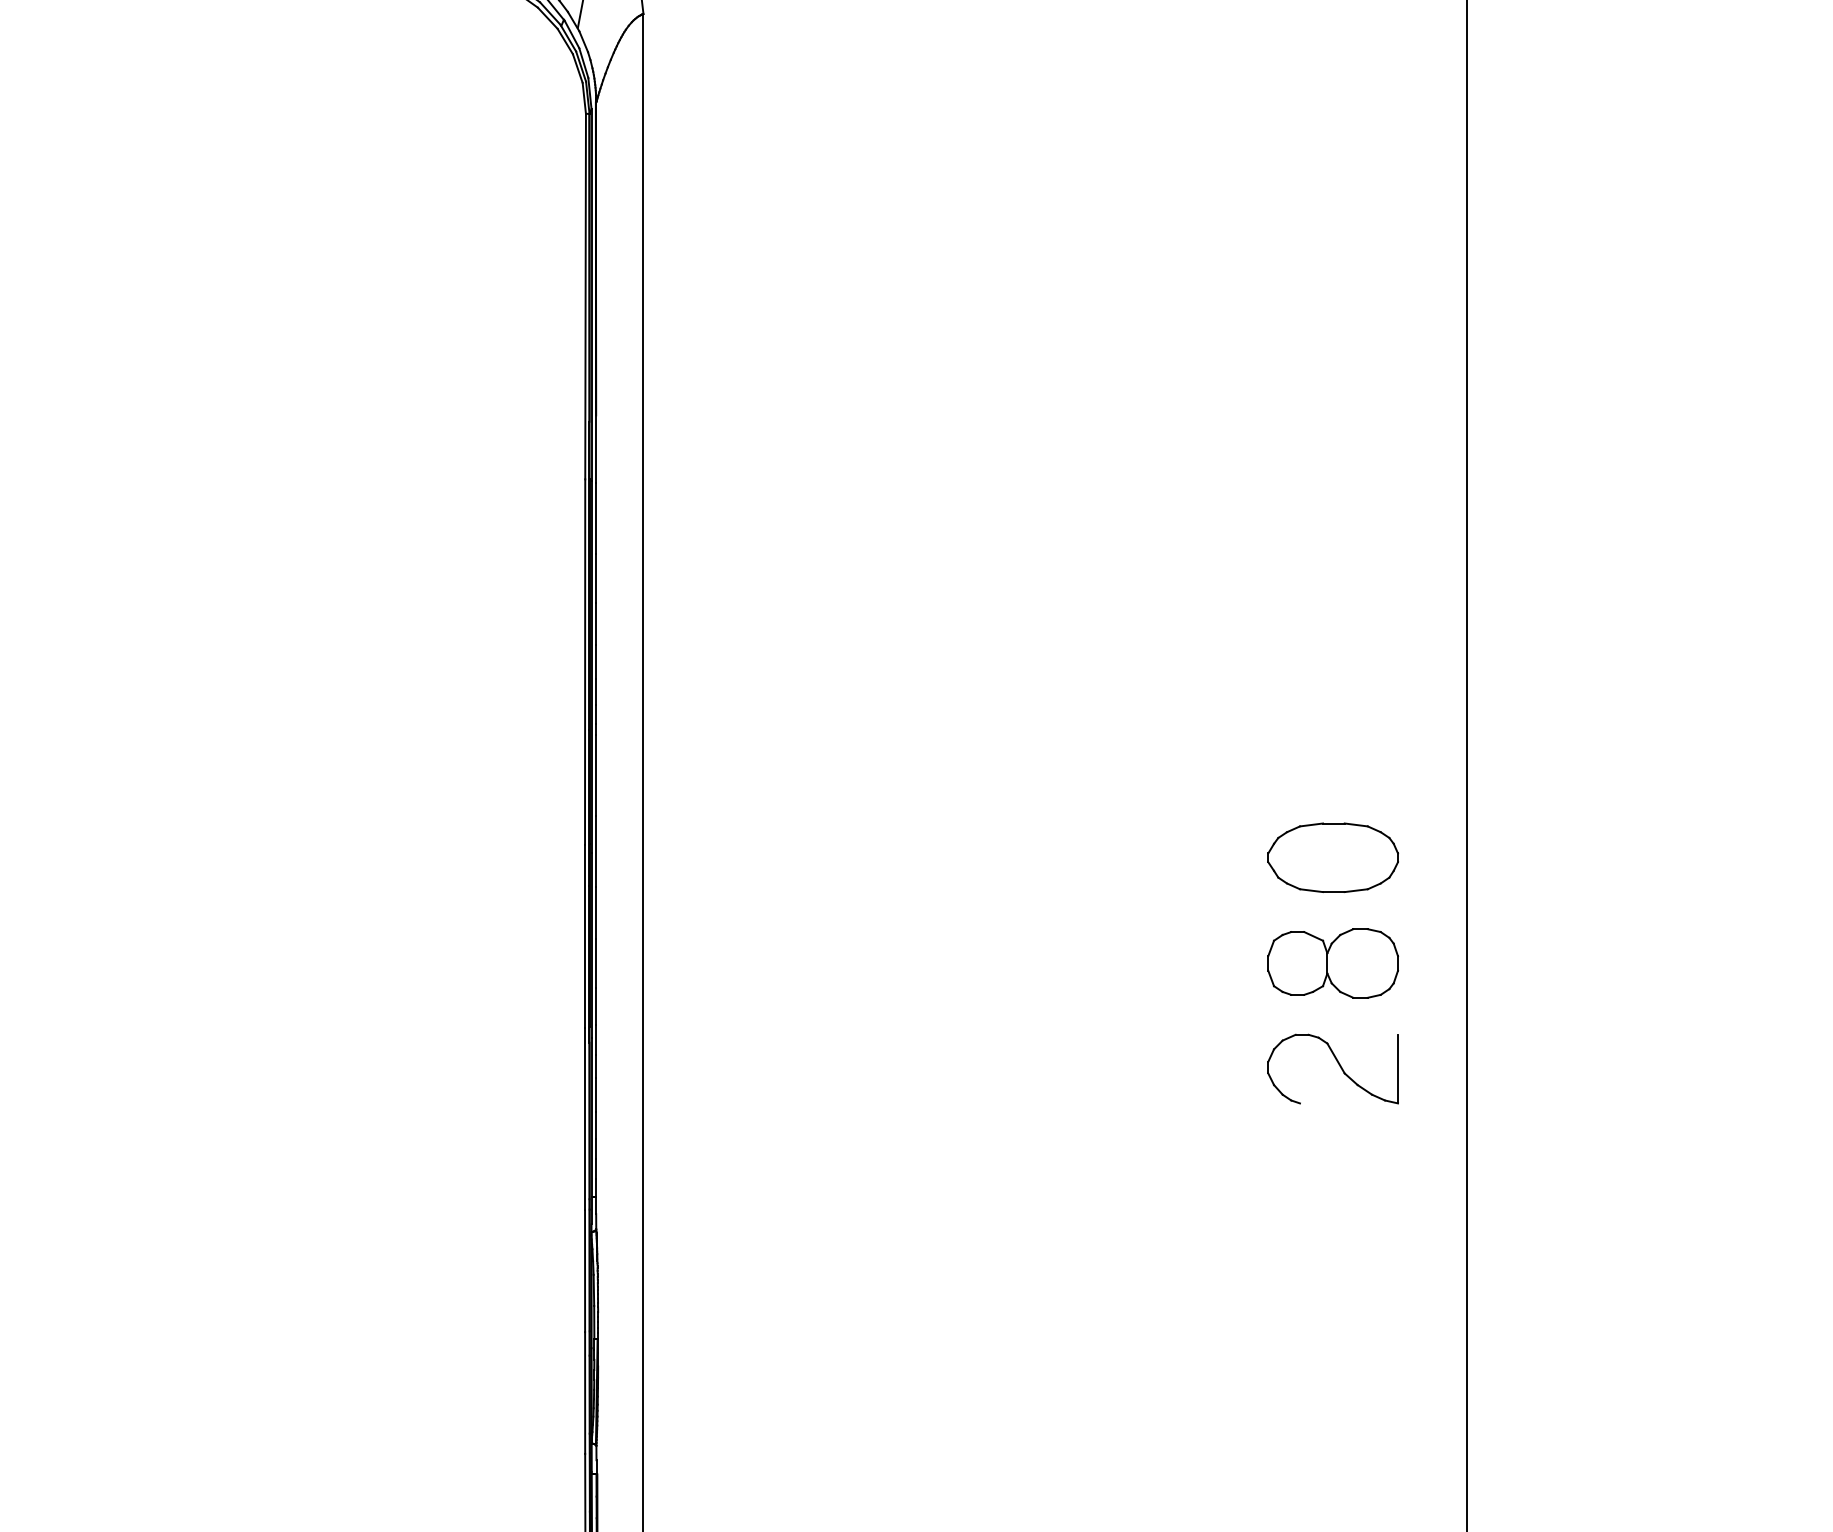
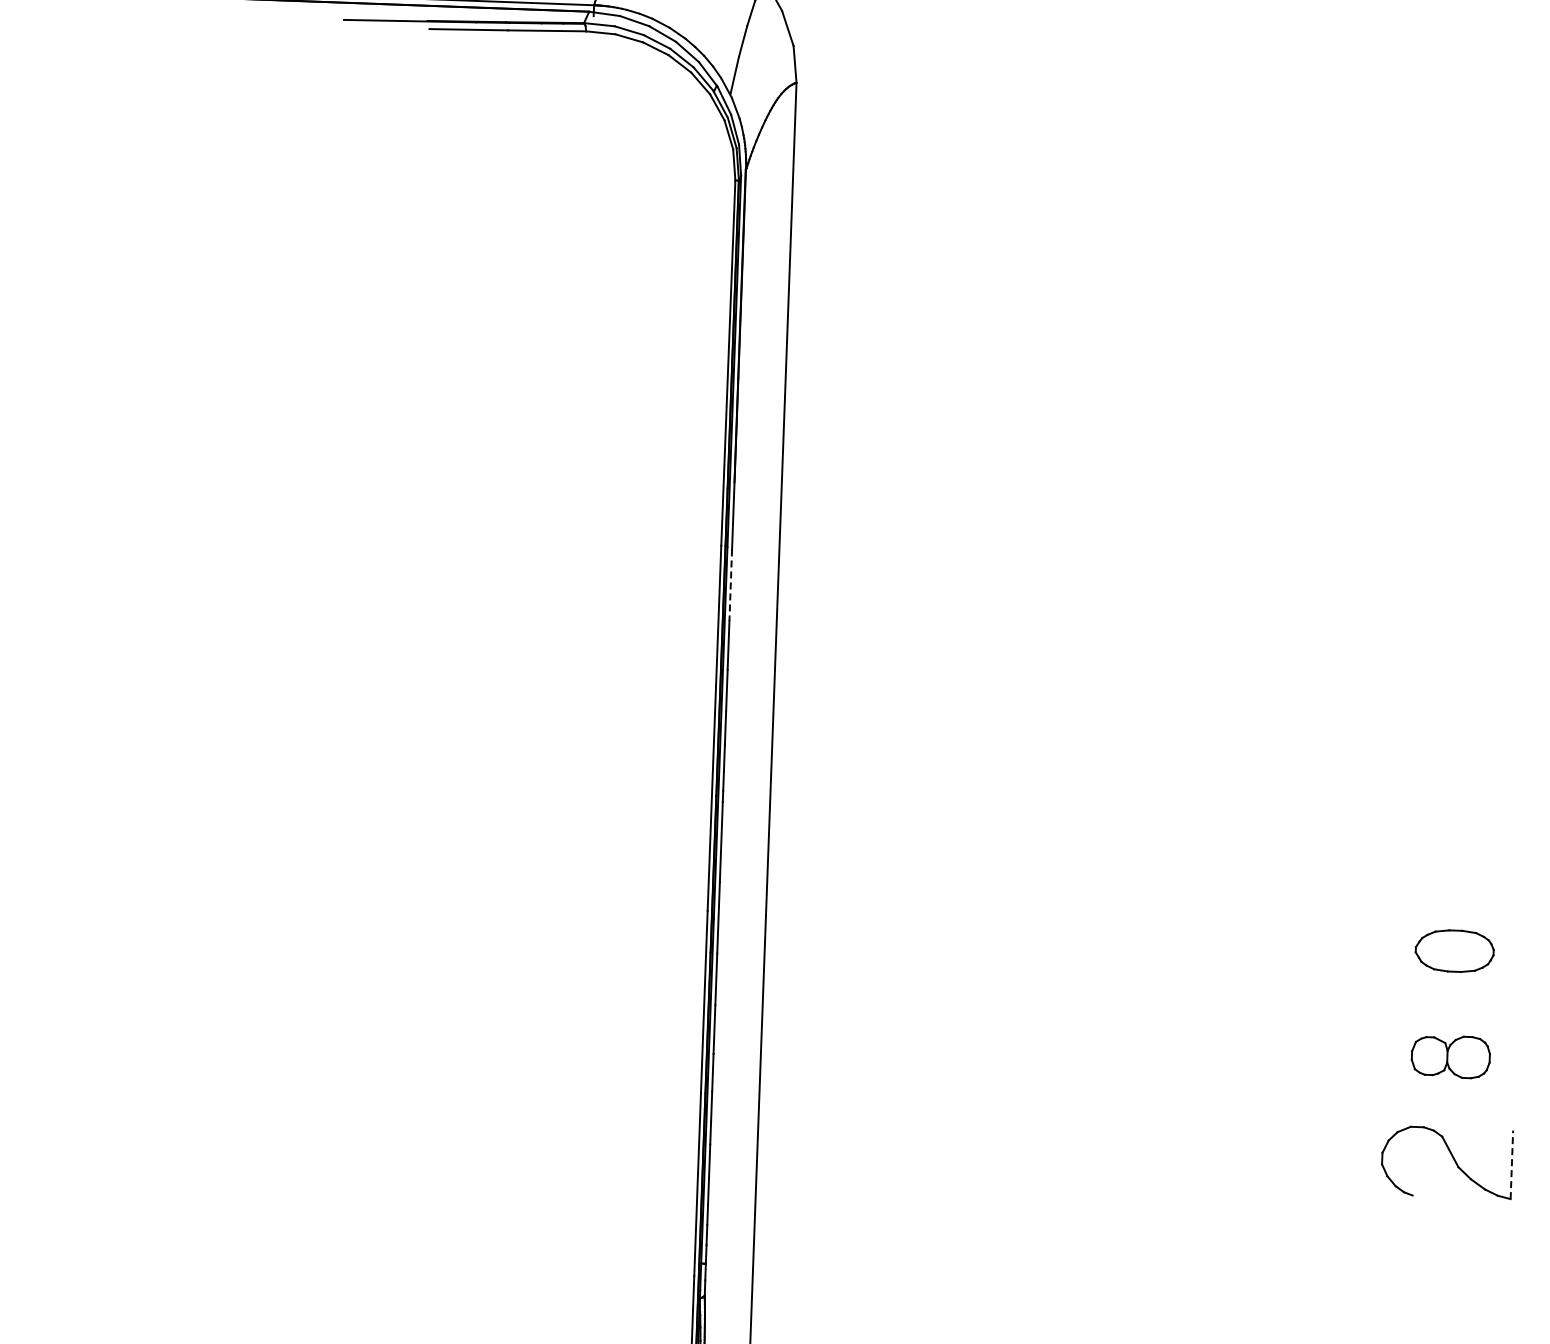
line: (596, 518) -> (731, 585), solid -> dashed
part: (1332, 857) -> (1454, 950), size x0.6
part: (1332, 963) -> (1450, 1056), size x0.6
line: (1398, 1068) -> (1512, 1164), solid -> dashed

